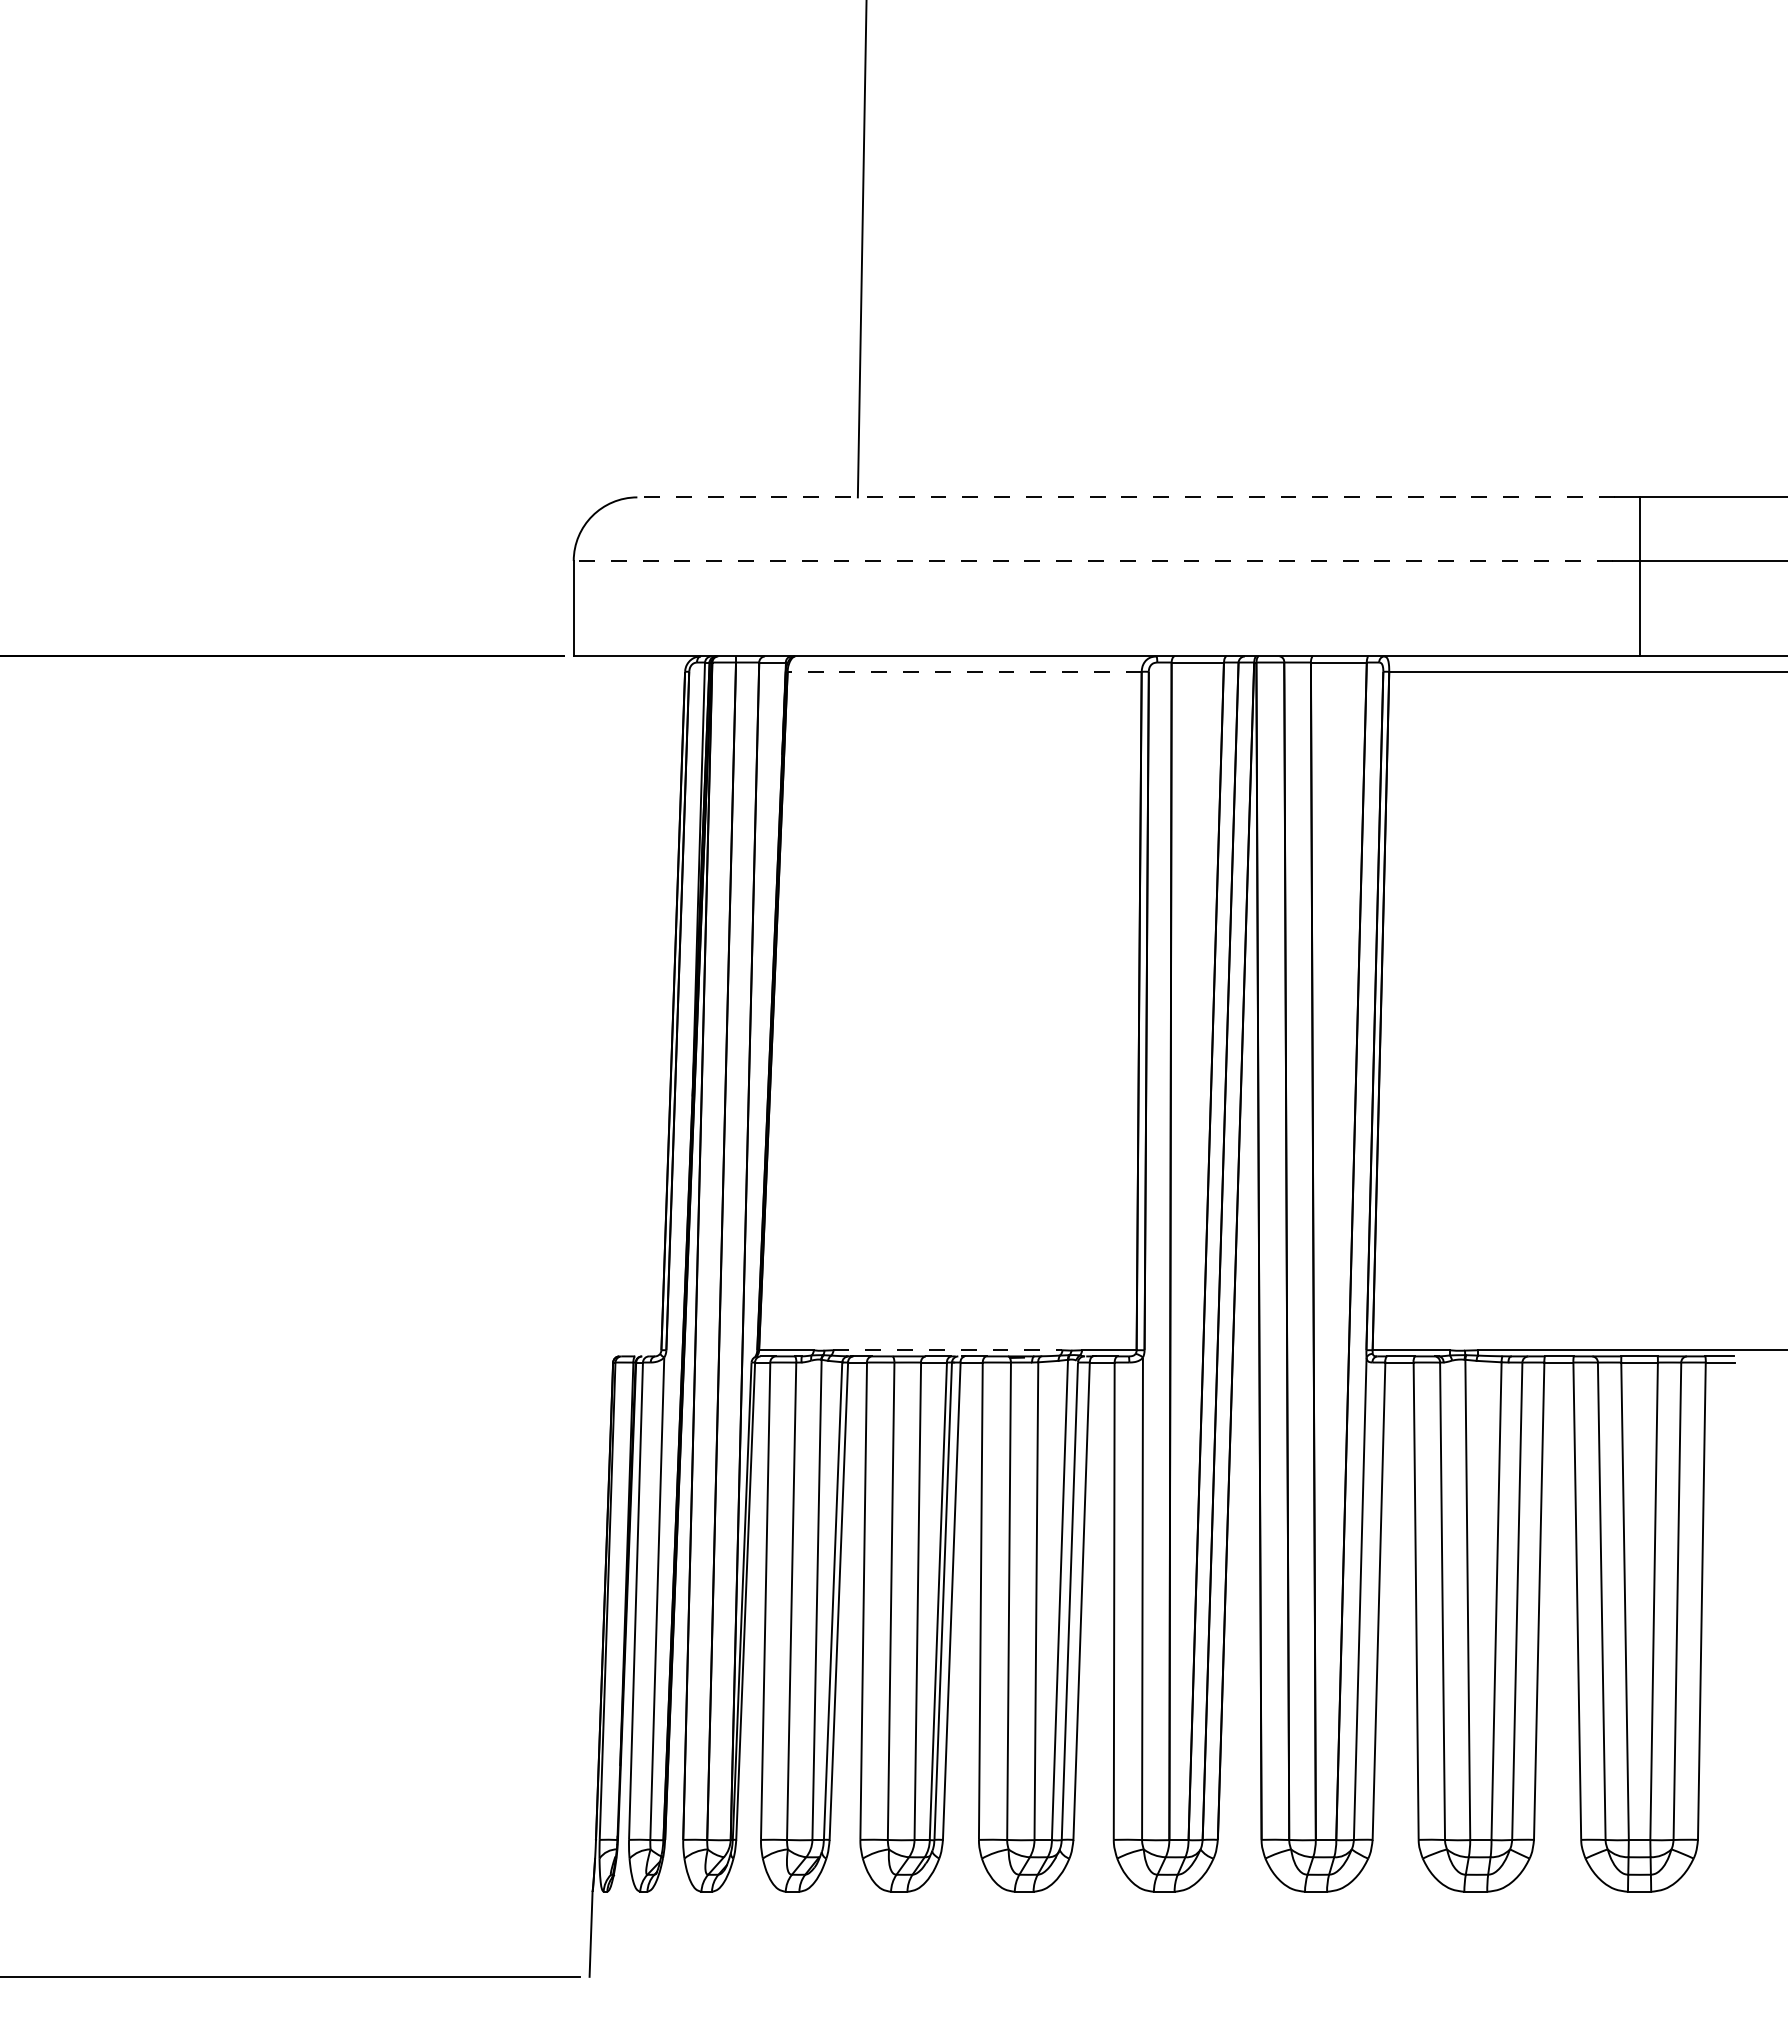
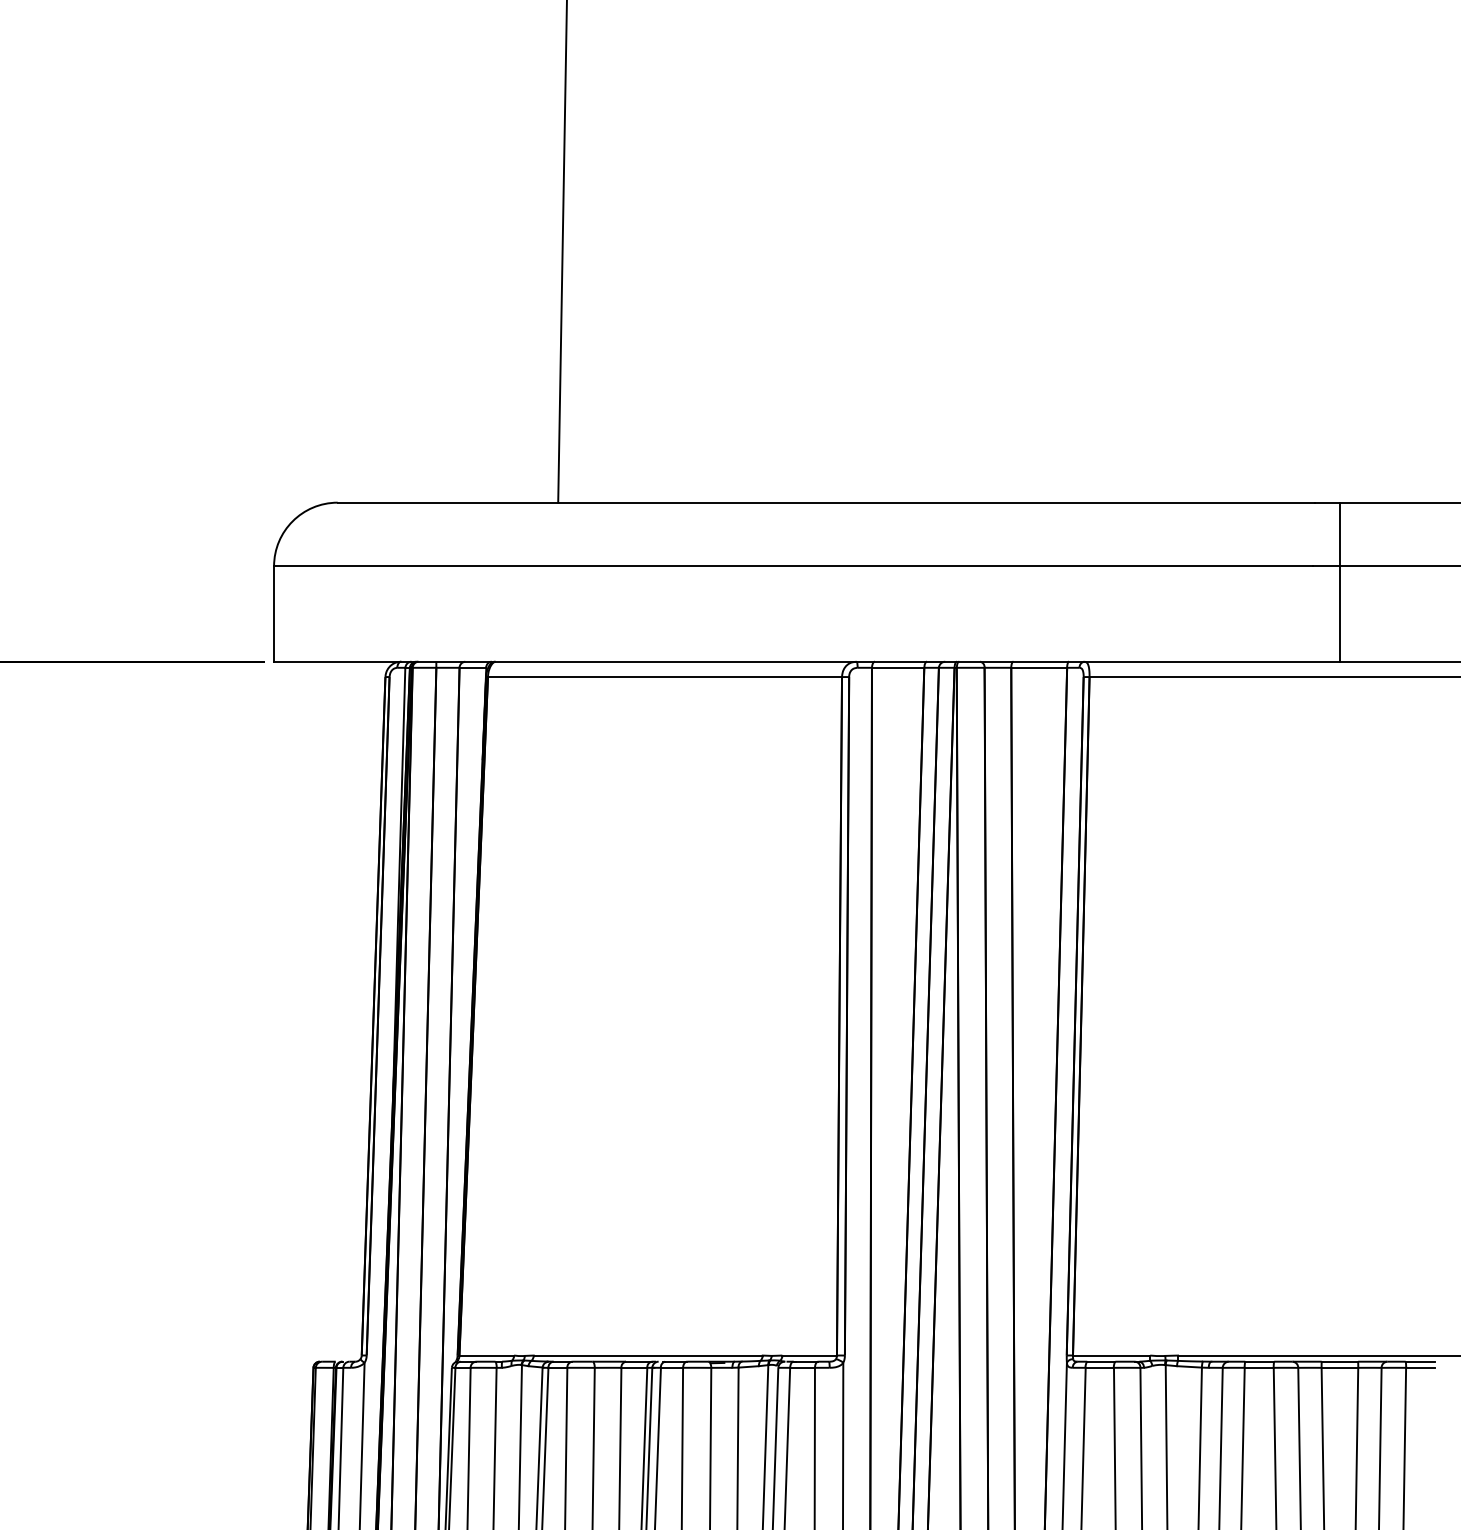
line: (1126, 497) -> (826, 502), dashed -> solid
line: (1093, 561) -> (793, 566), dashed -> solid
line: (964, 671) -> (664, 676), dashed -> solid
line: (948, 1350) -> (648, 1355), dashed -> solid

